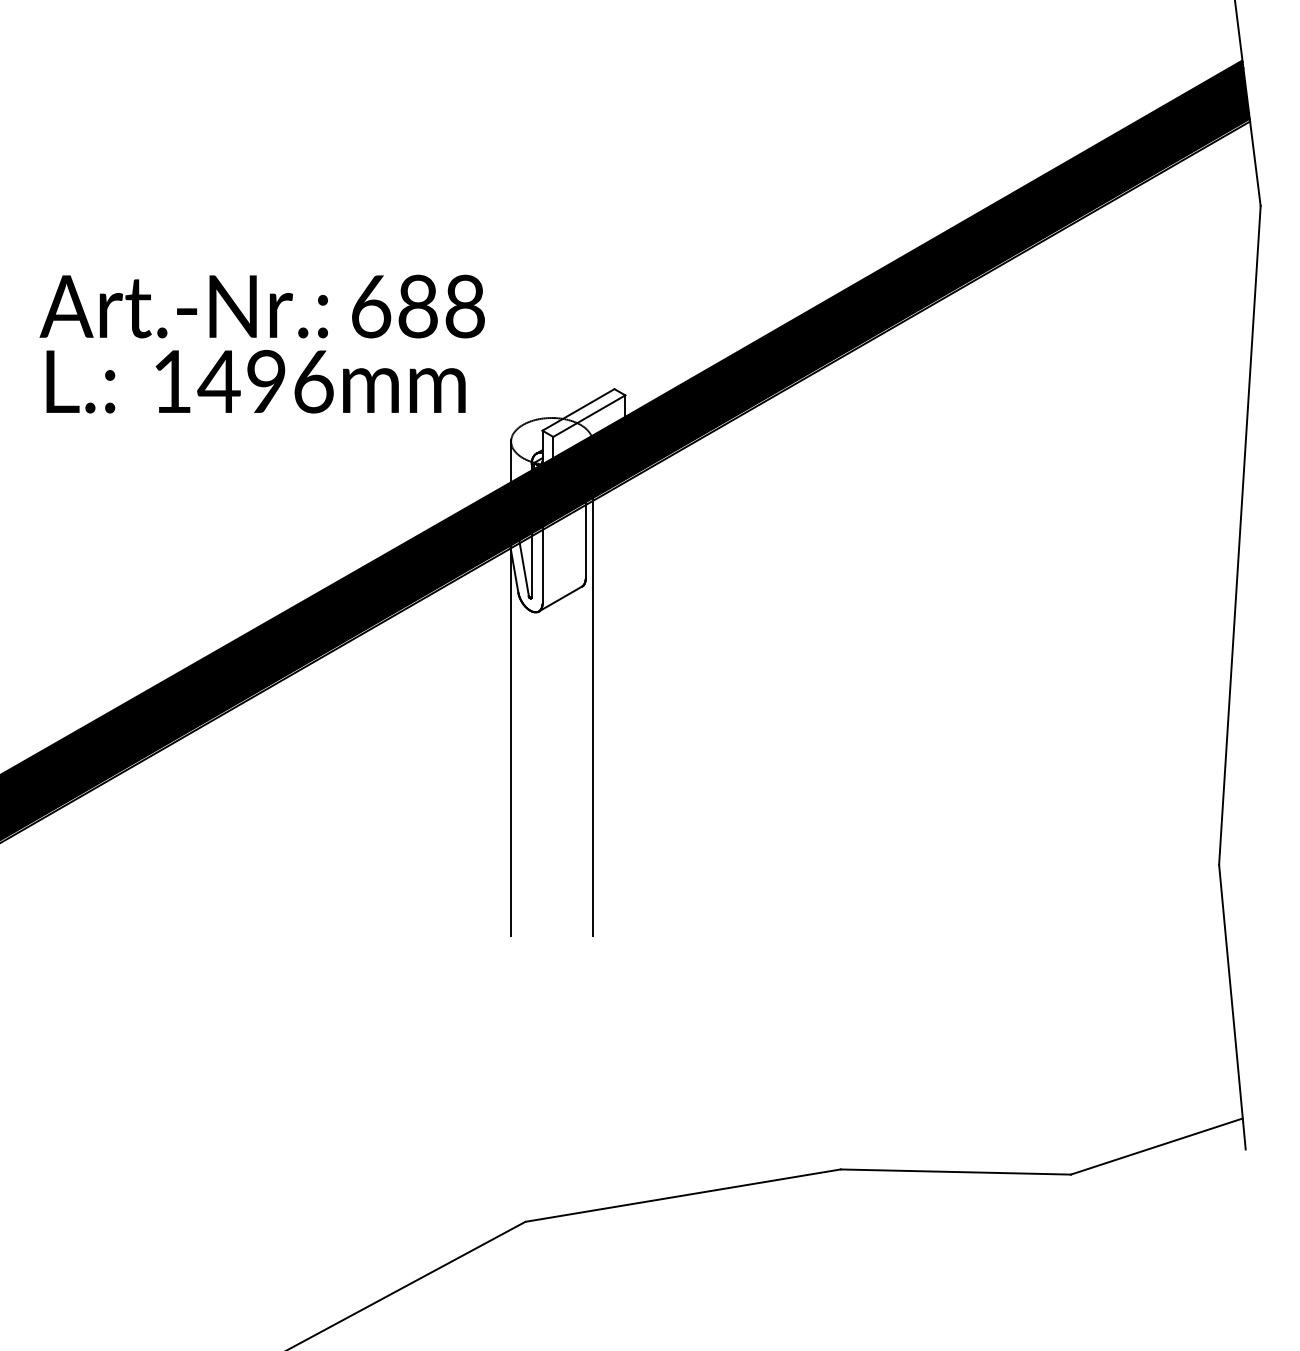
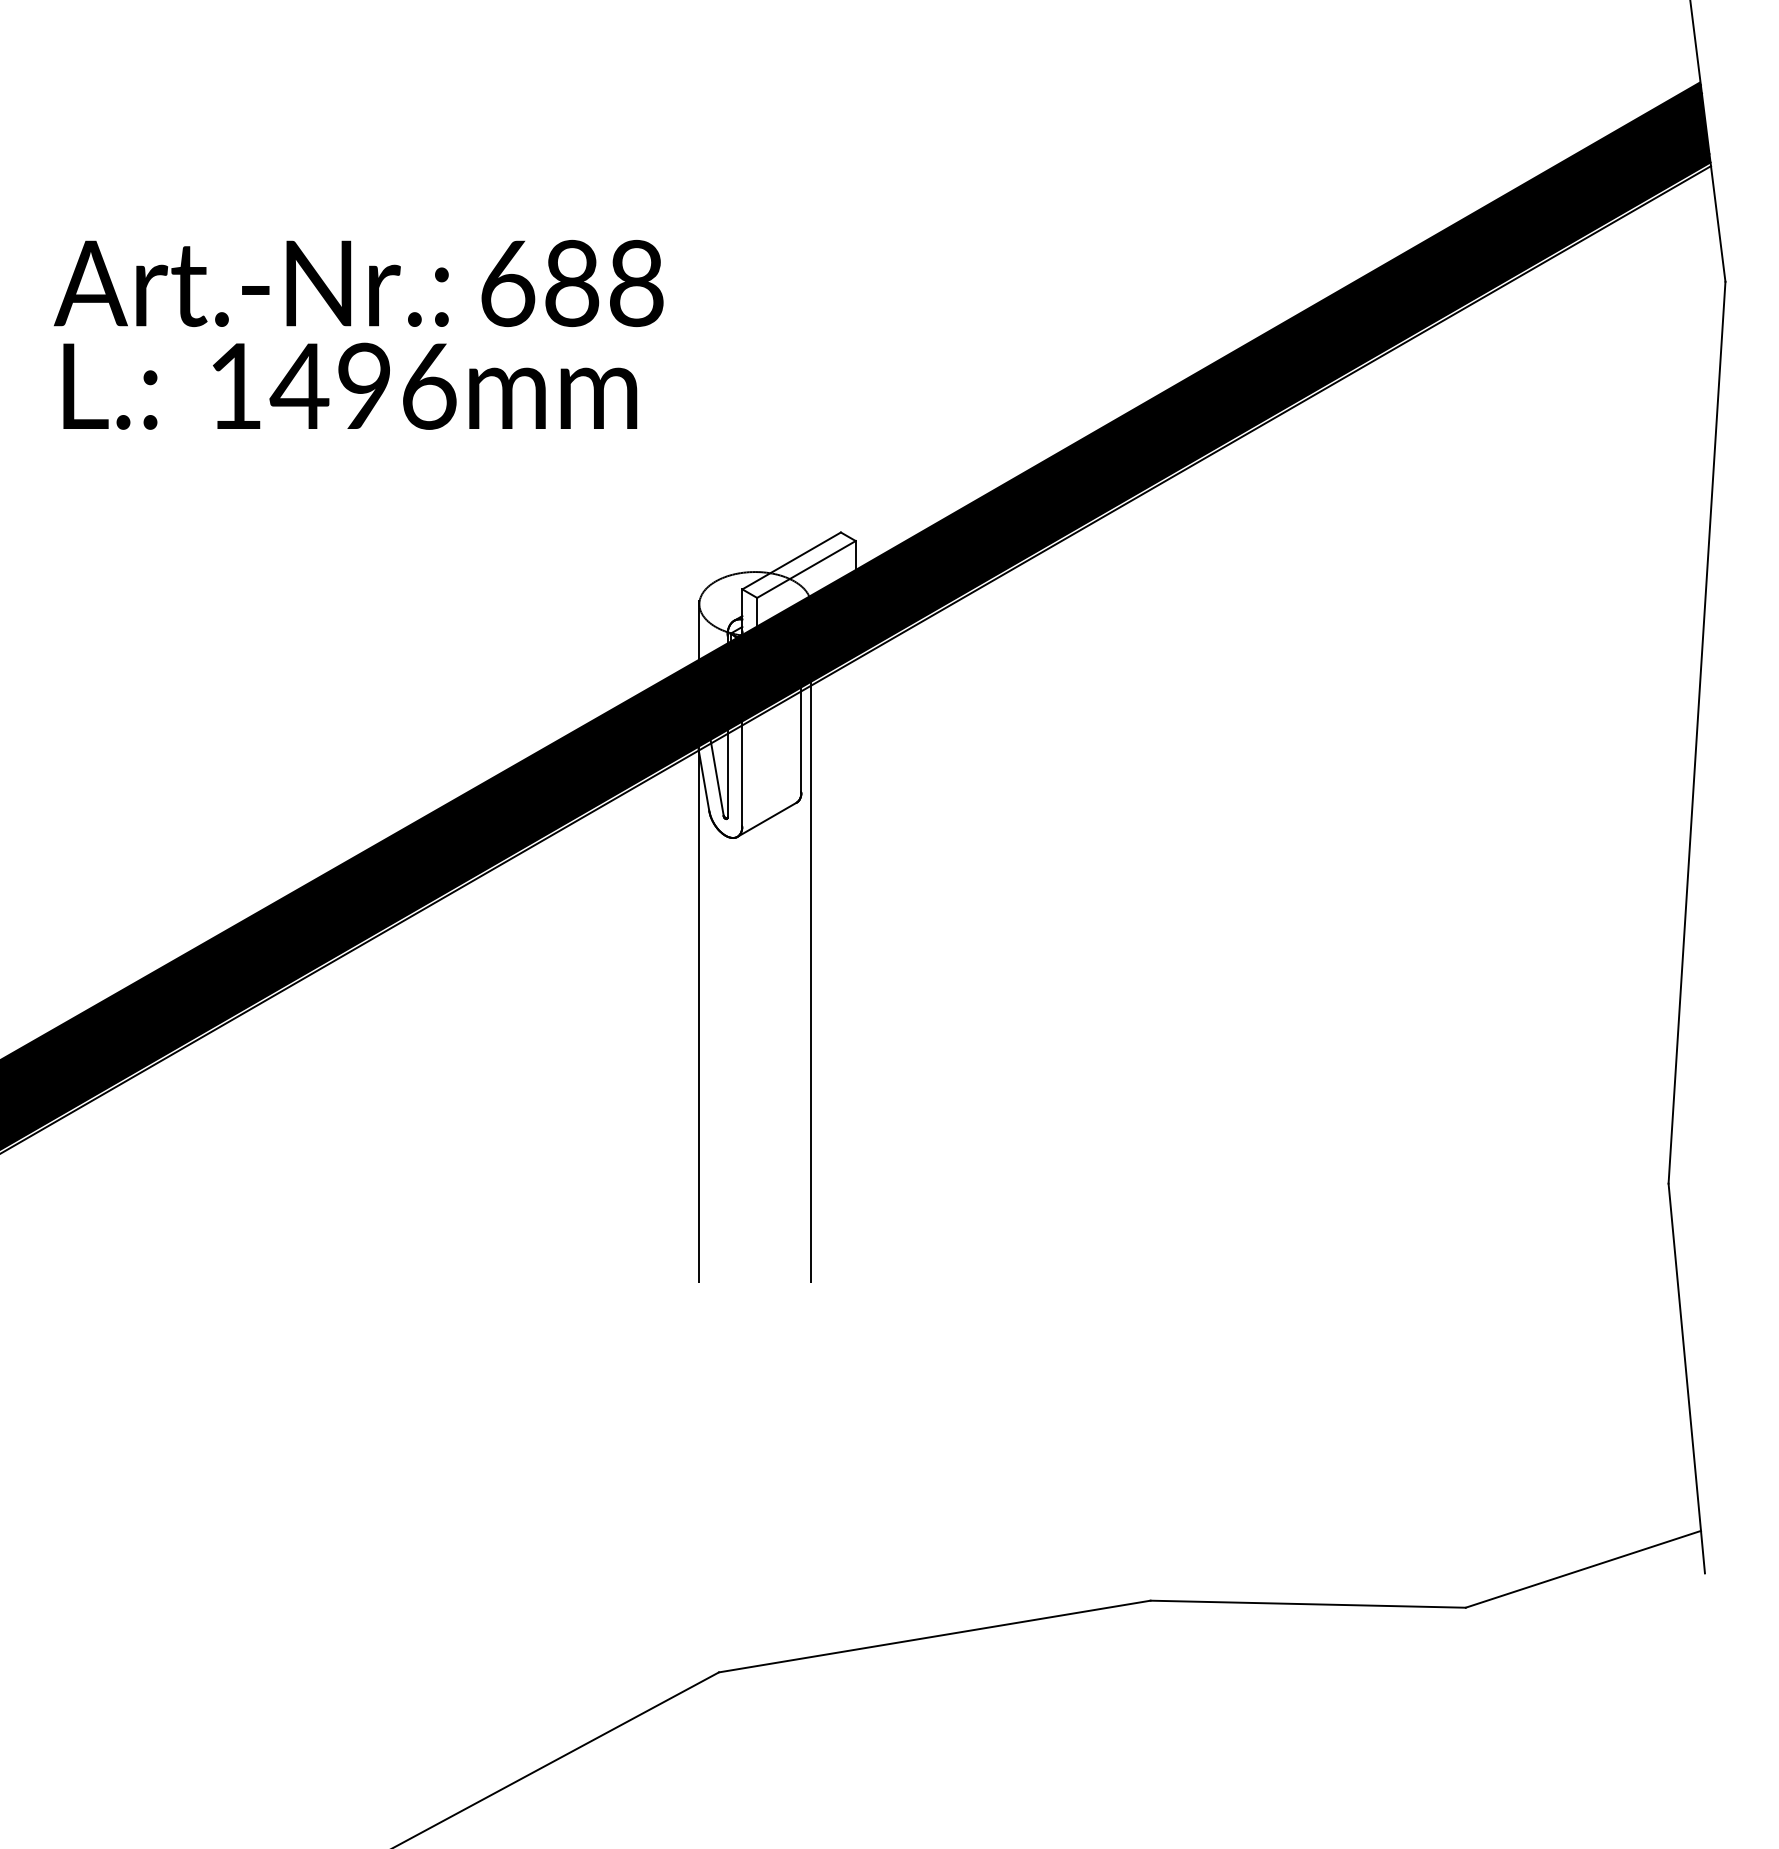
text: (262, 343) -> (358, 334), moved

